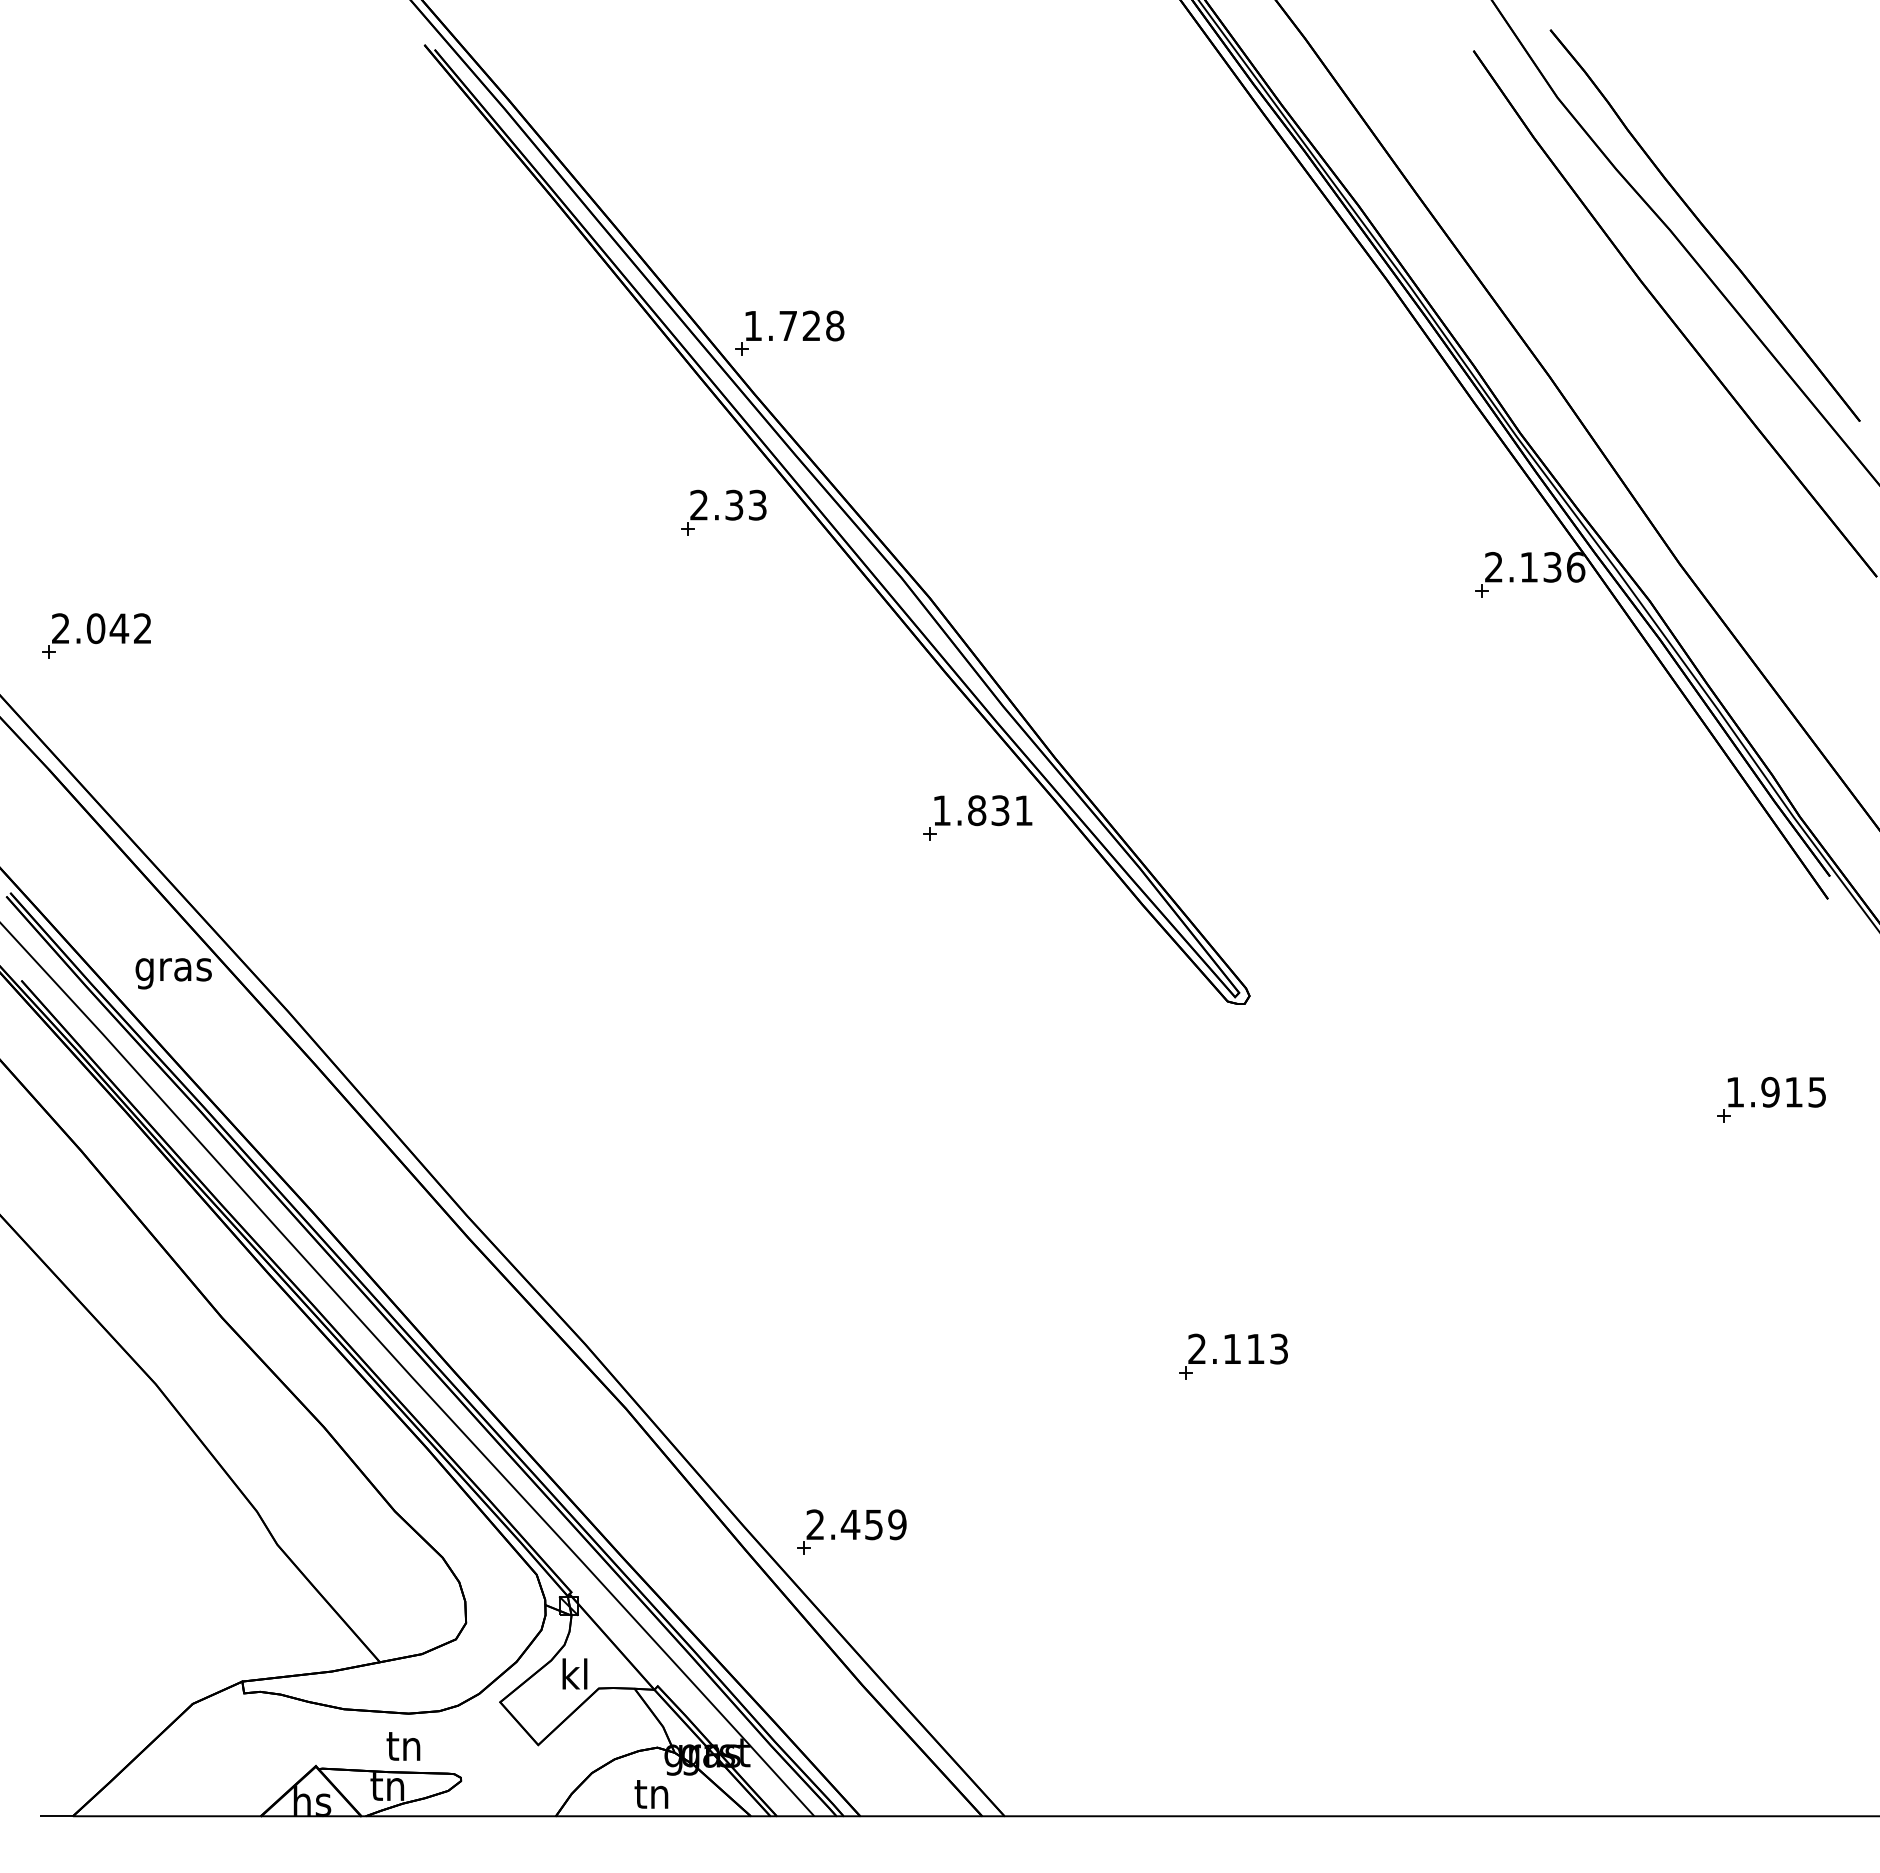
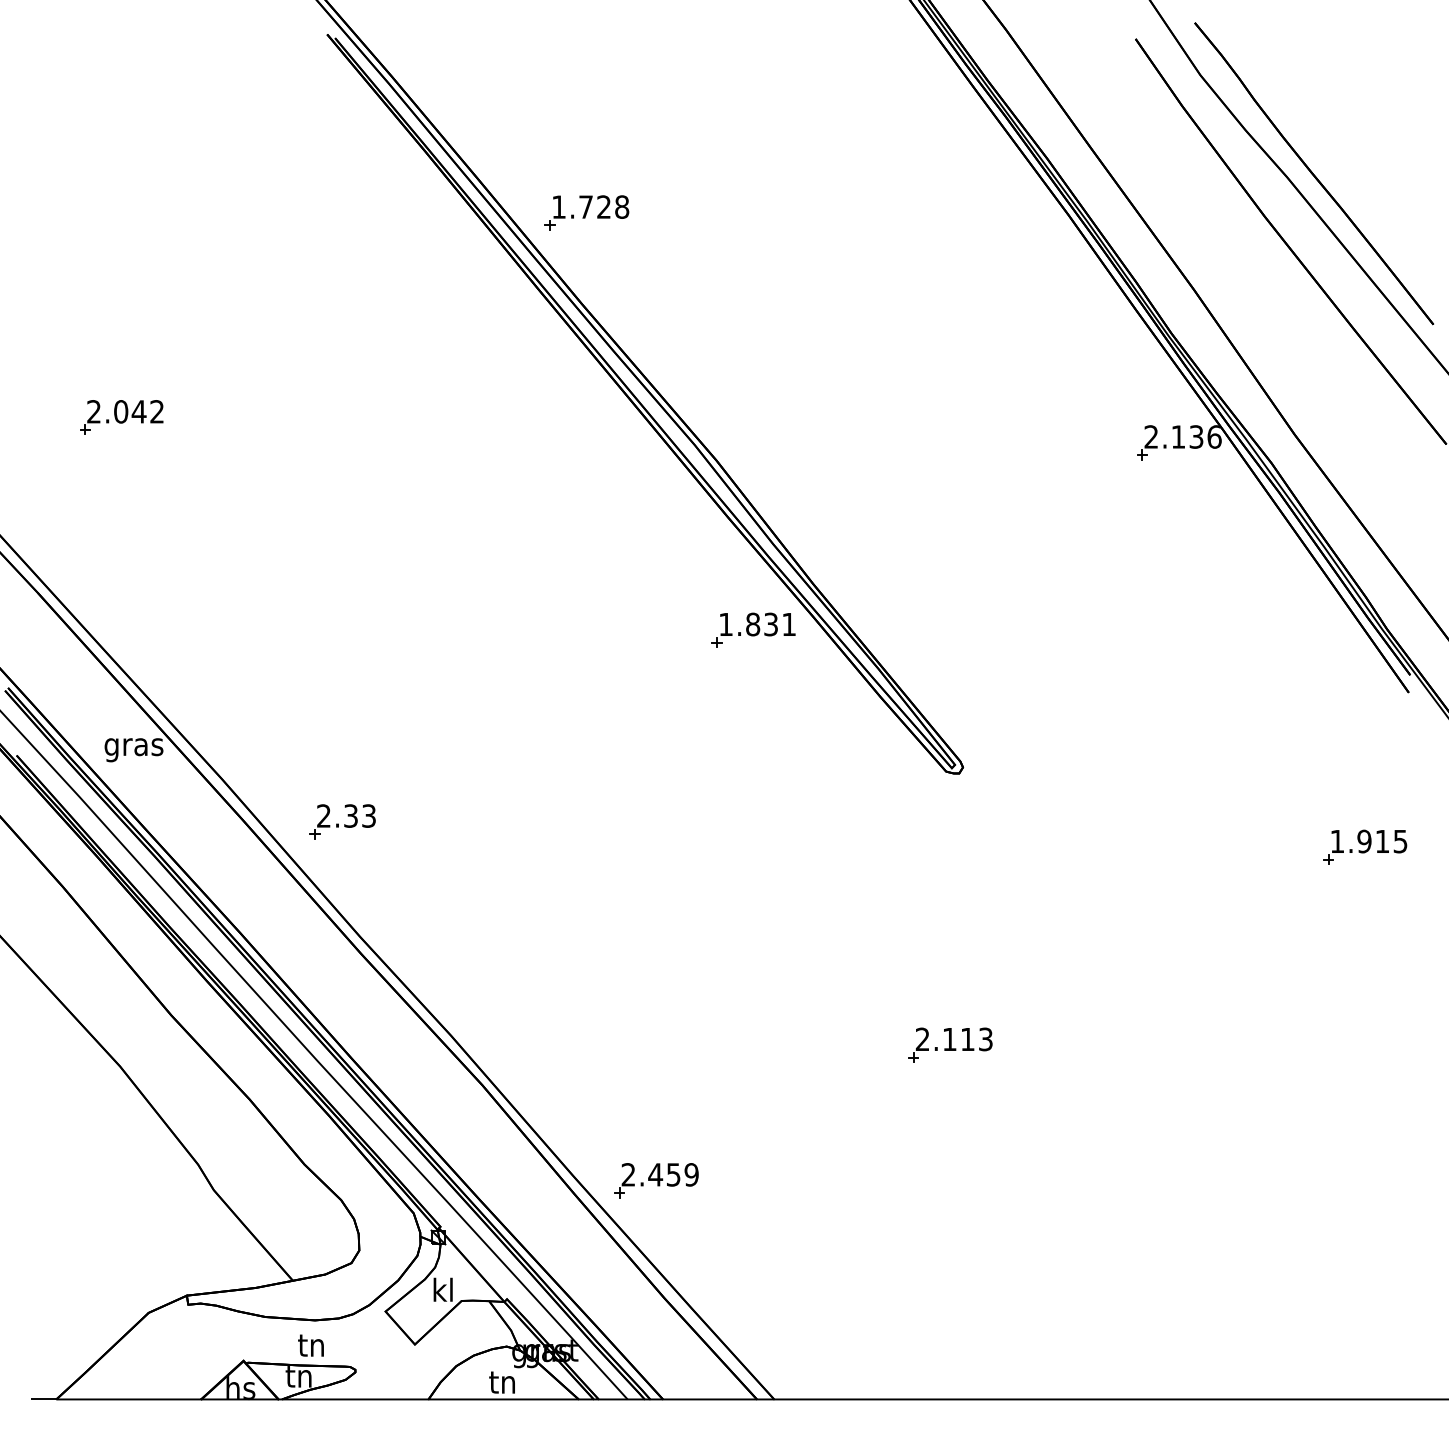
part: (789, 332) -> (586, 212), moved
part: (723, 512) -> (342, 821), moved
part: (96, 635) -> (121, 417), moved

